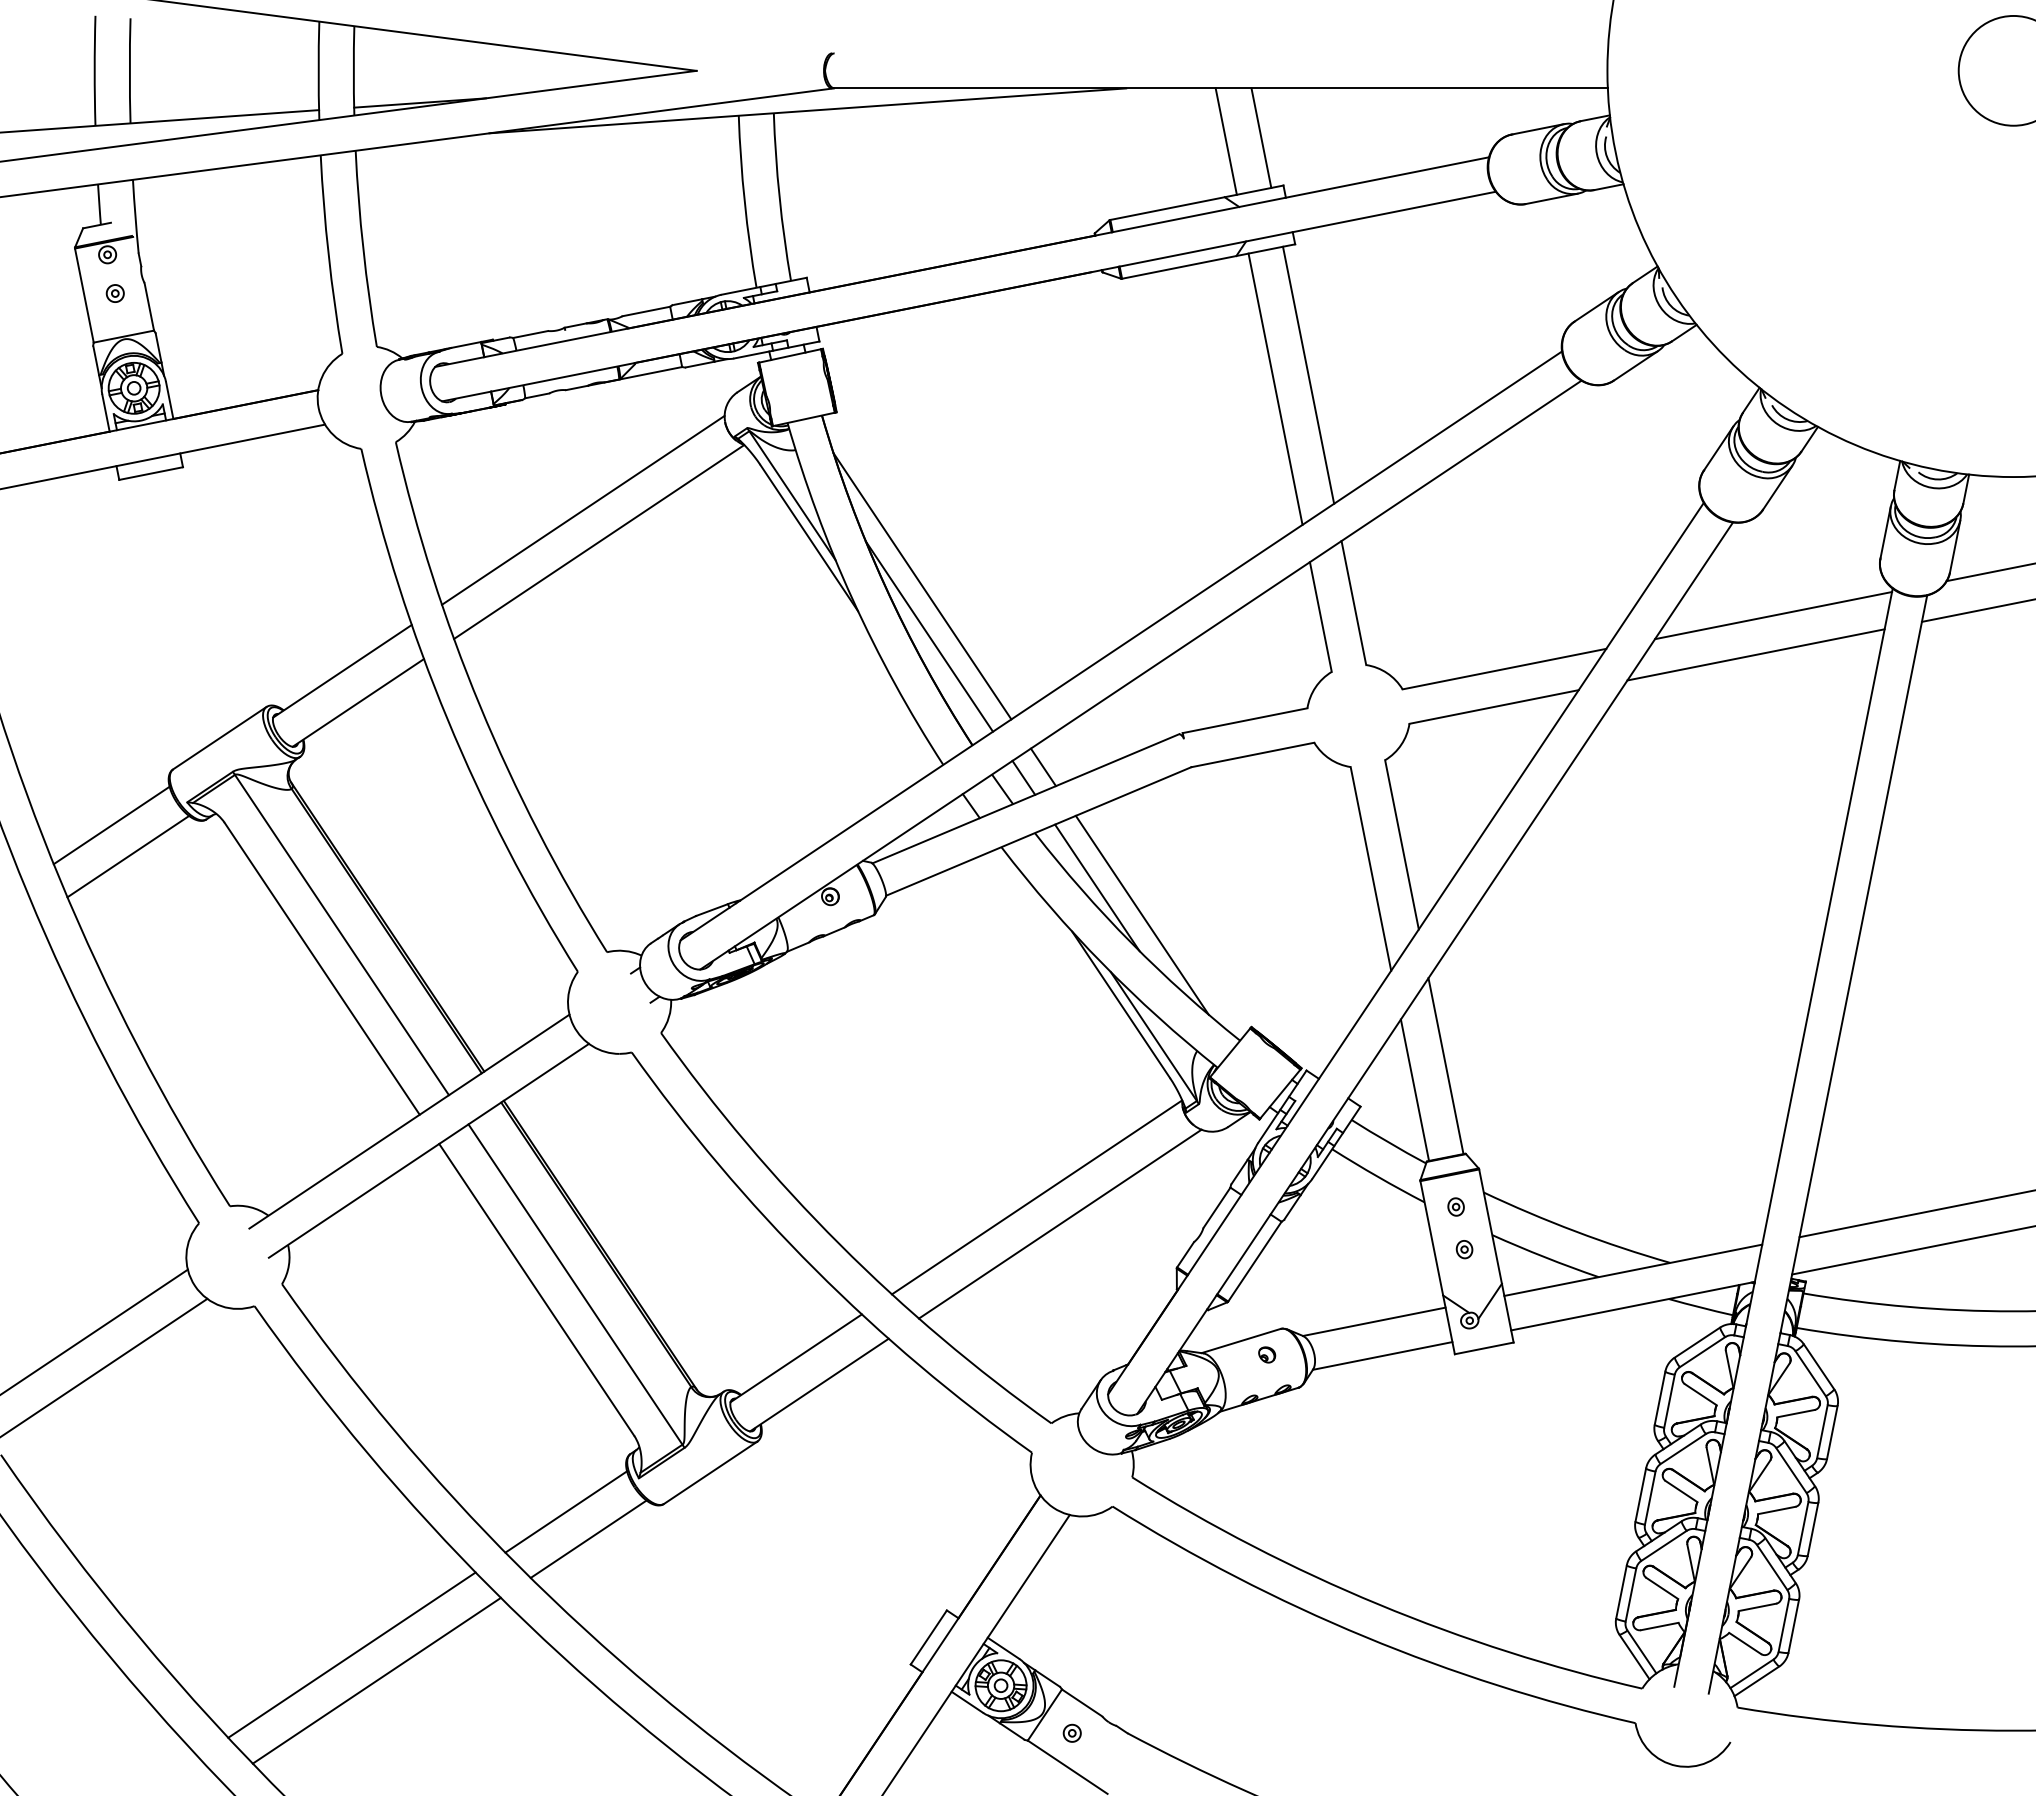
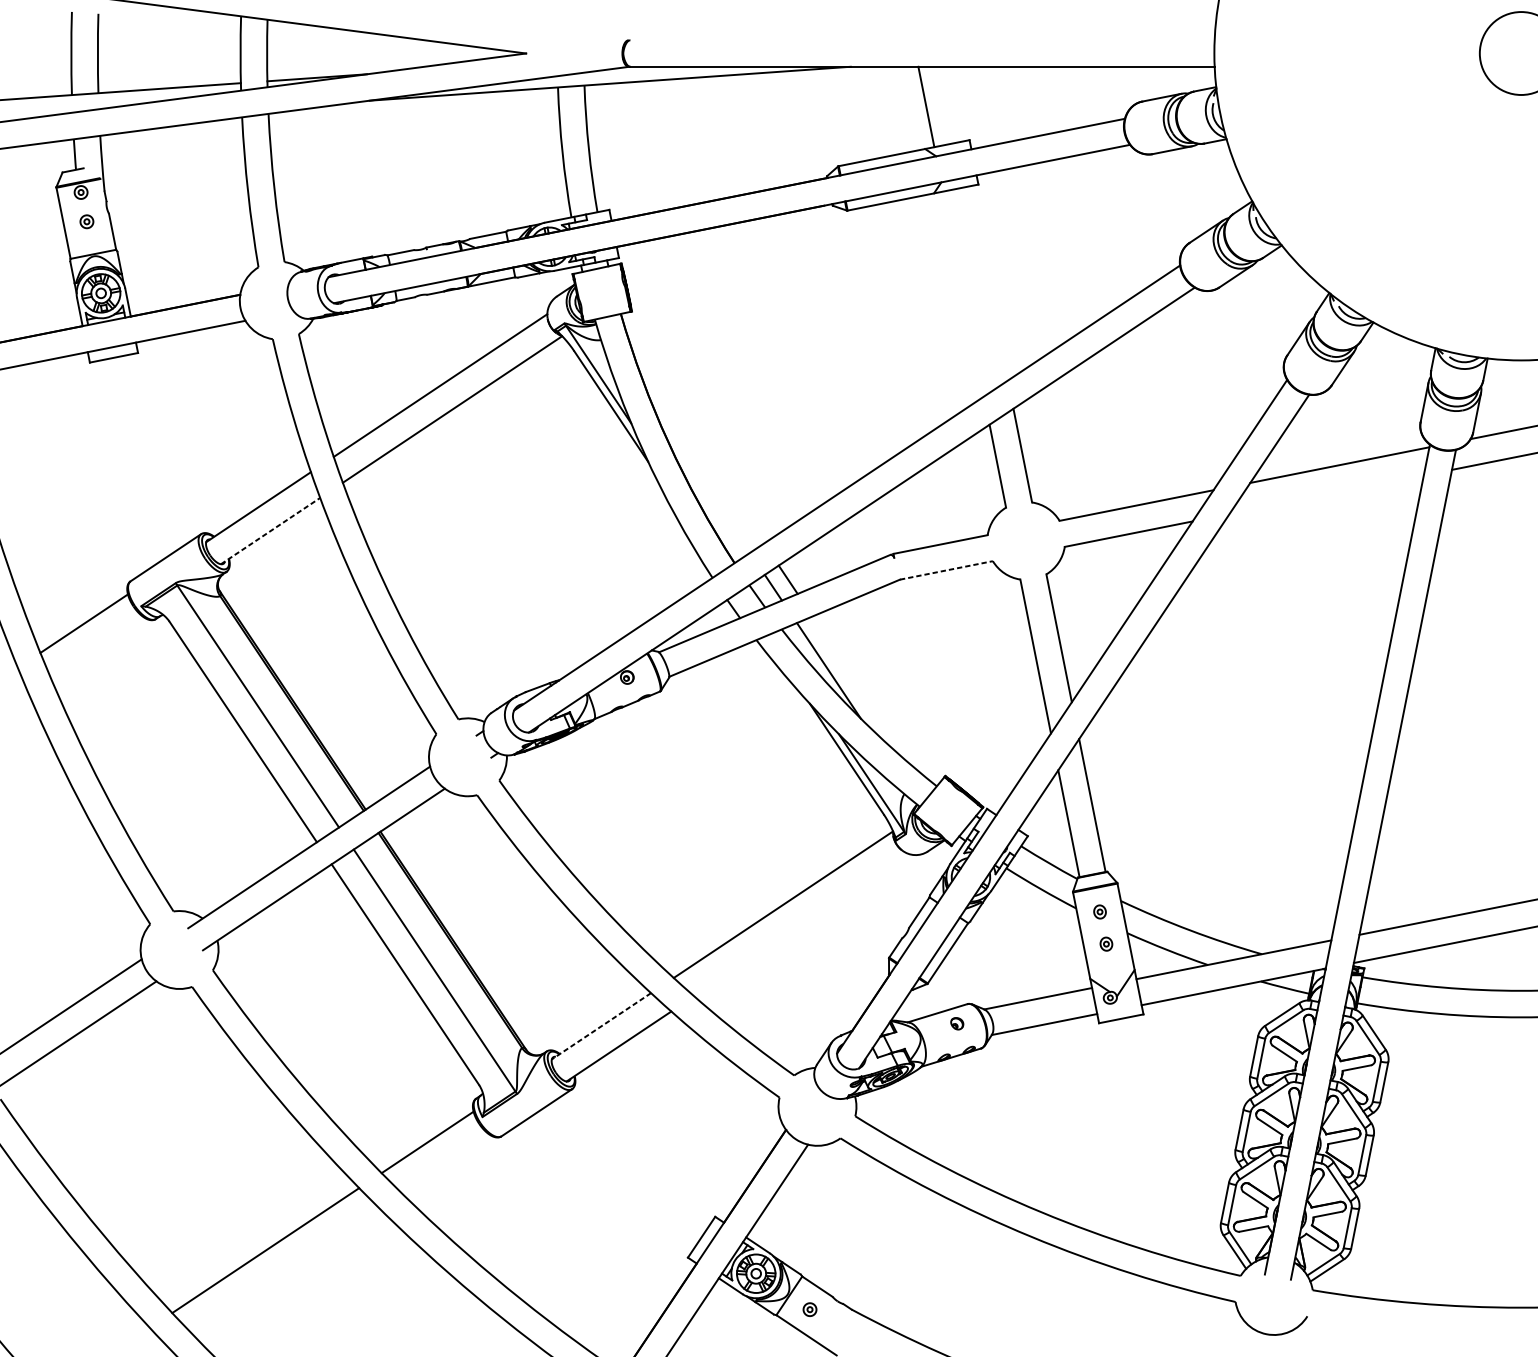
line: (1261, 137) -> (952, 103), removed
line: (1308, 374) -> (988, 282), removed
line: (1275, 388) -> (963, 293), removed
line: (922, 586) -> (696, 443), removed
line: (928, 636) -> (701, 480), removed
line: (1755, 654) -> (1326, 494), removed
line: (358, 702) -> (270, 530), solid -> dashed
line: (1252, 754) -> (946, 570), solid -> dashed
line: (128, 856) -> (96, 647), removed
line: (1141, 914) -> (862, 690), removed
line: (1059, 1223) -> (800, 924), removed
line: (796, 1358) -> (601, 1026), solid -> dashed
line: (588, 1538) -> (444, 1162), removed
line: (376, 1680) -> (284, 1269), removed

